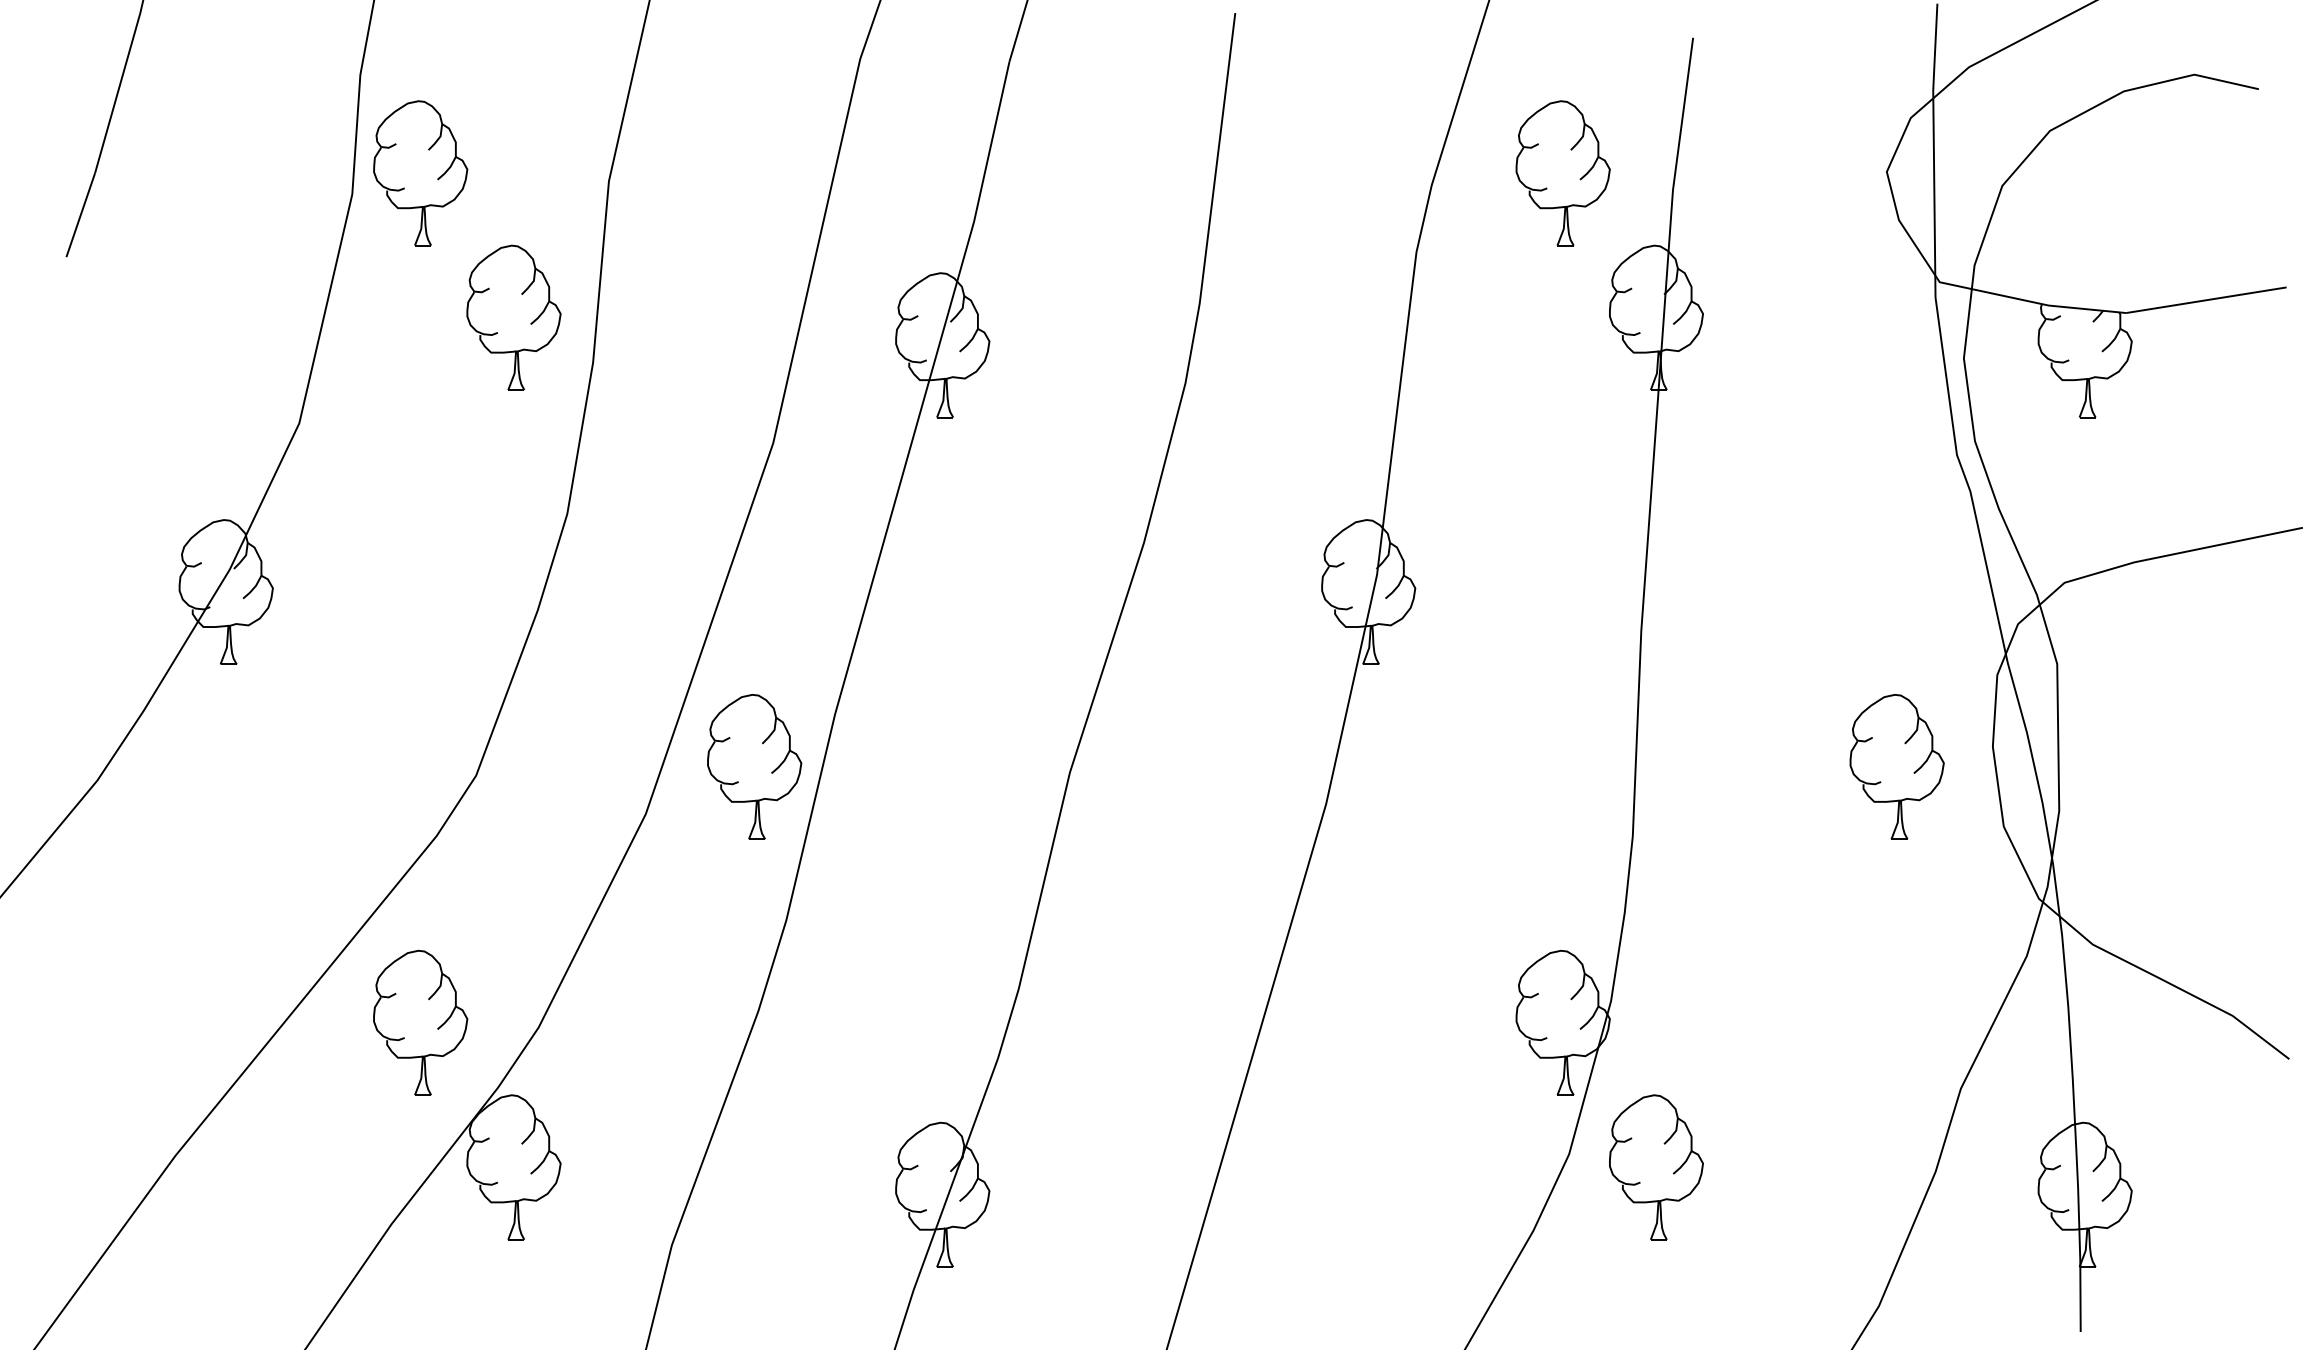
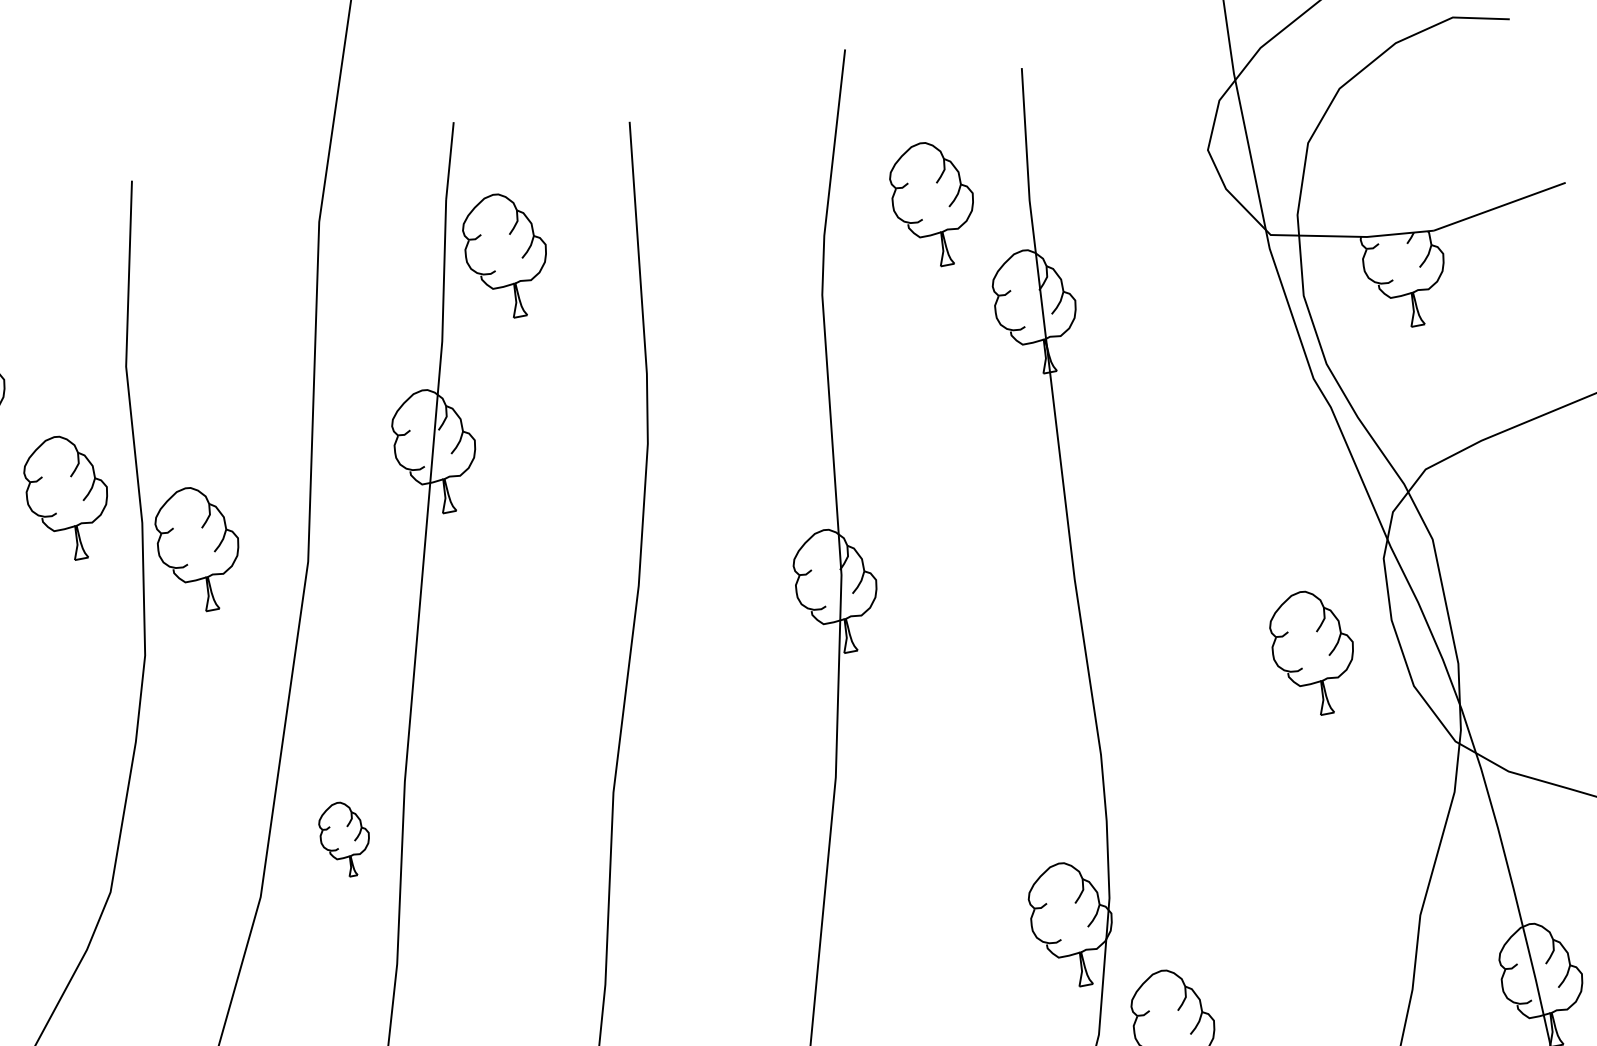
part: (1065, 138) -> (506, 255), added
part: (651, 404) -> (198, 548), added
part: (754, 766) -> (345, 839), size x0.6

